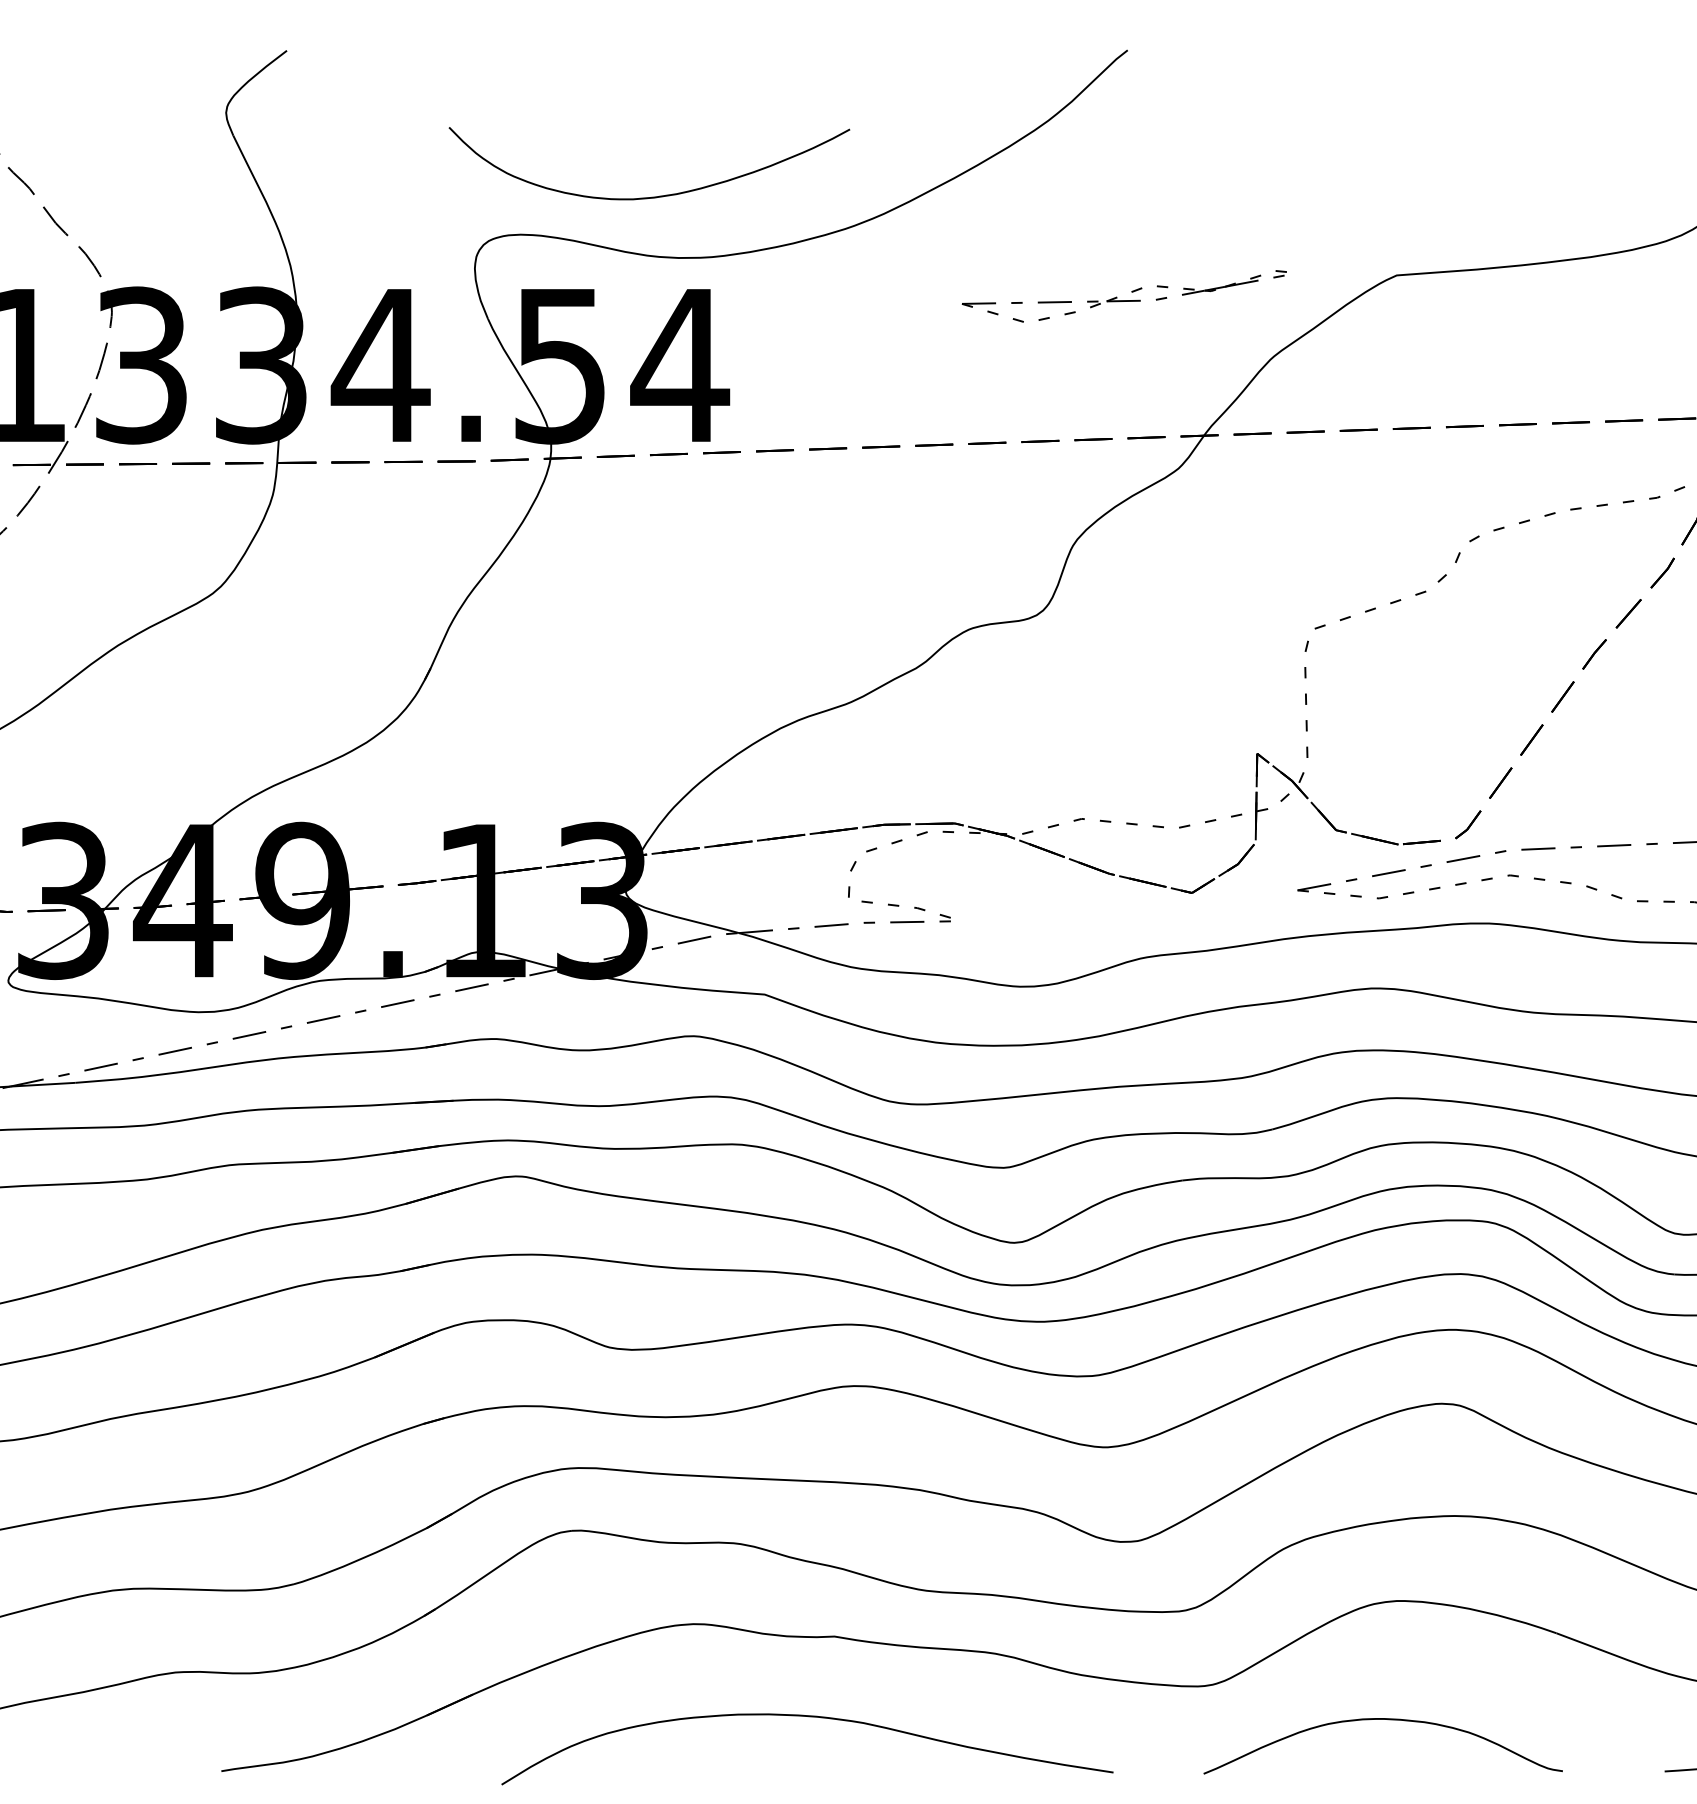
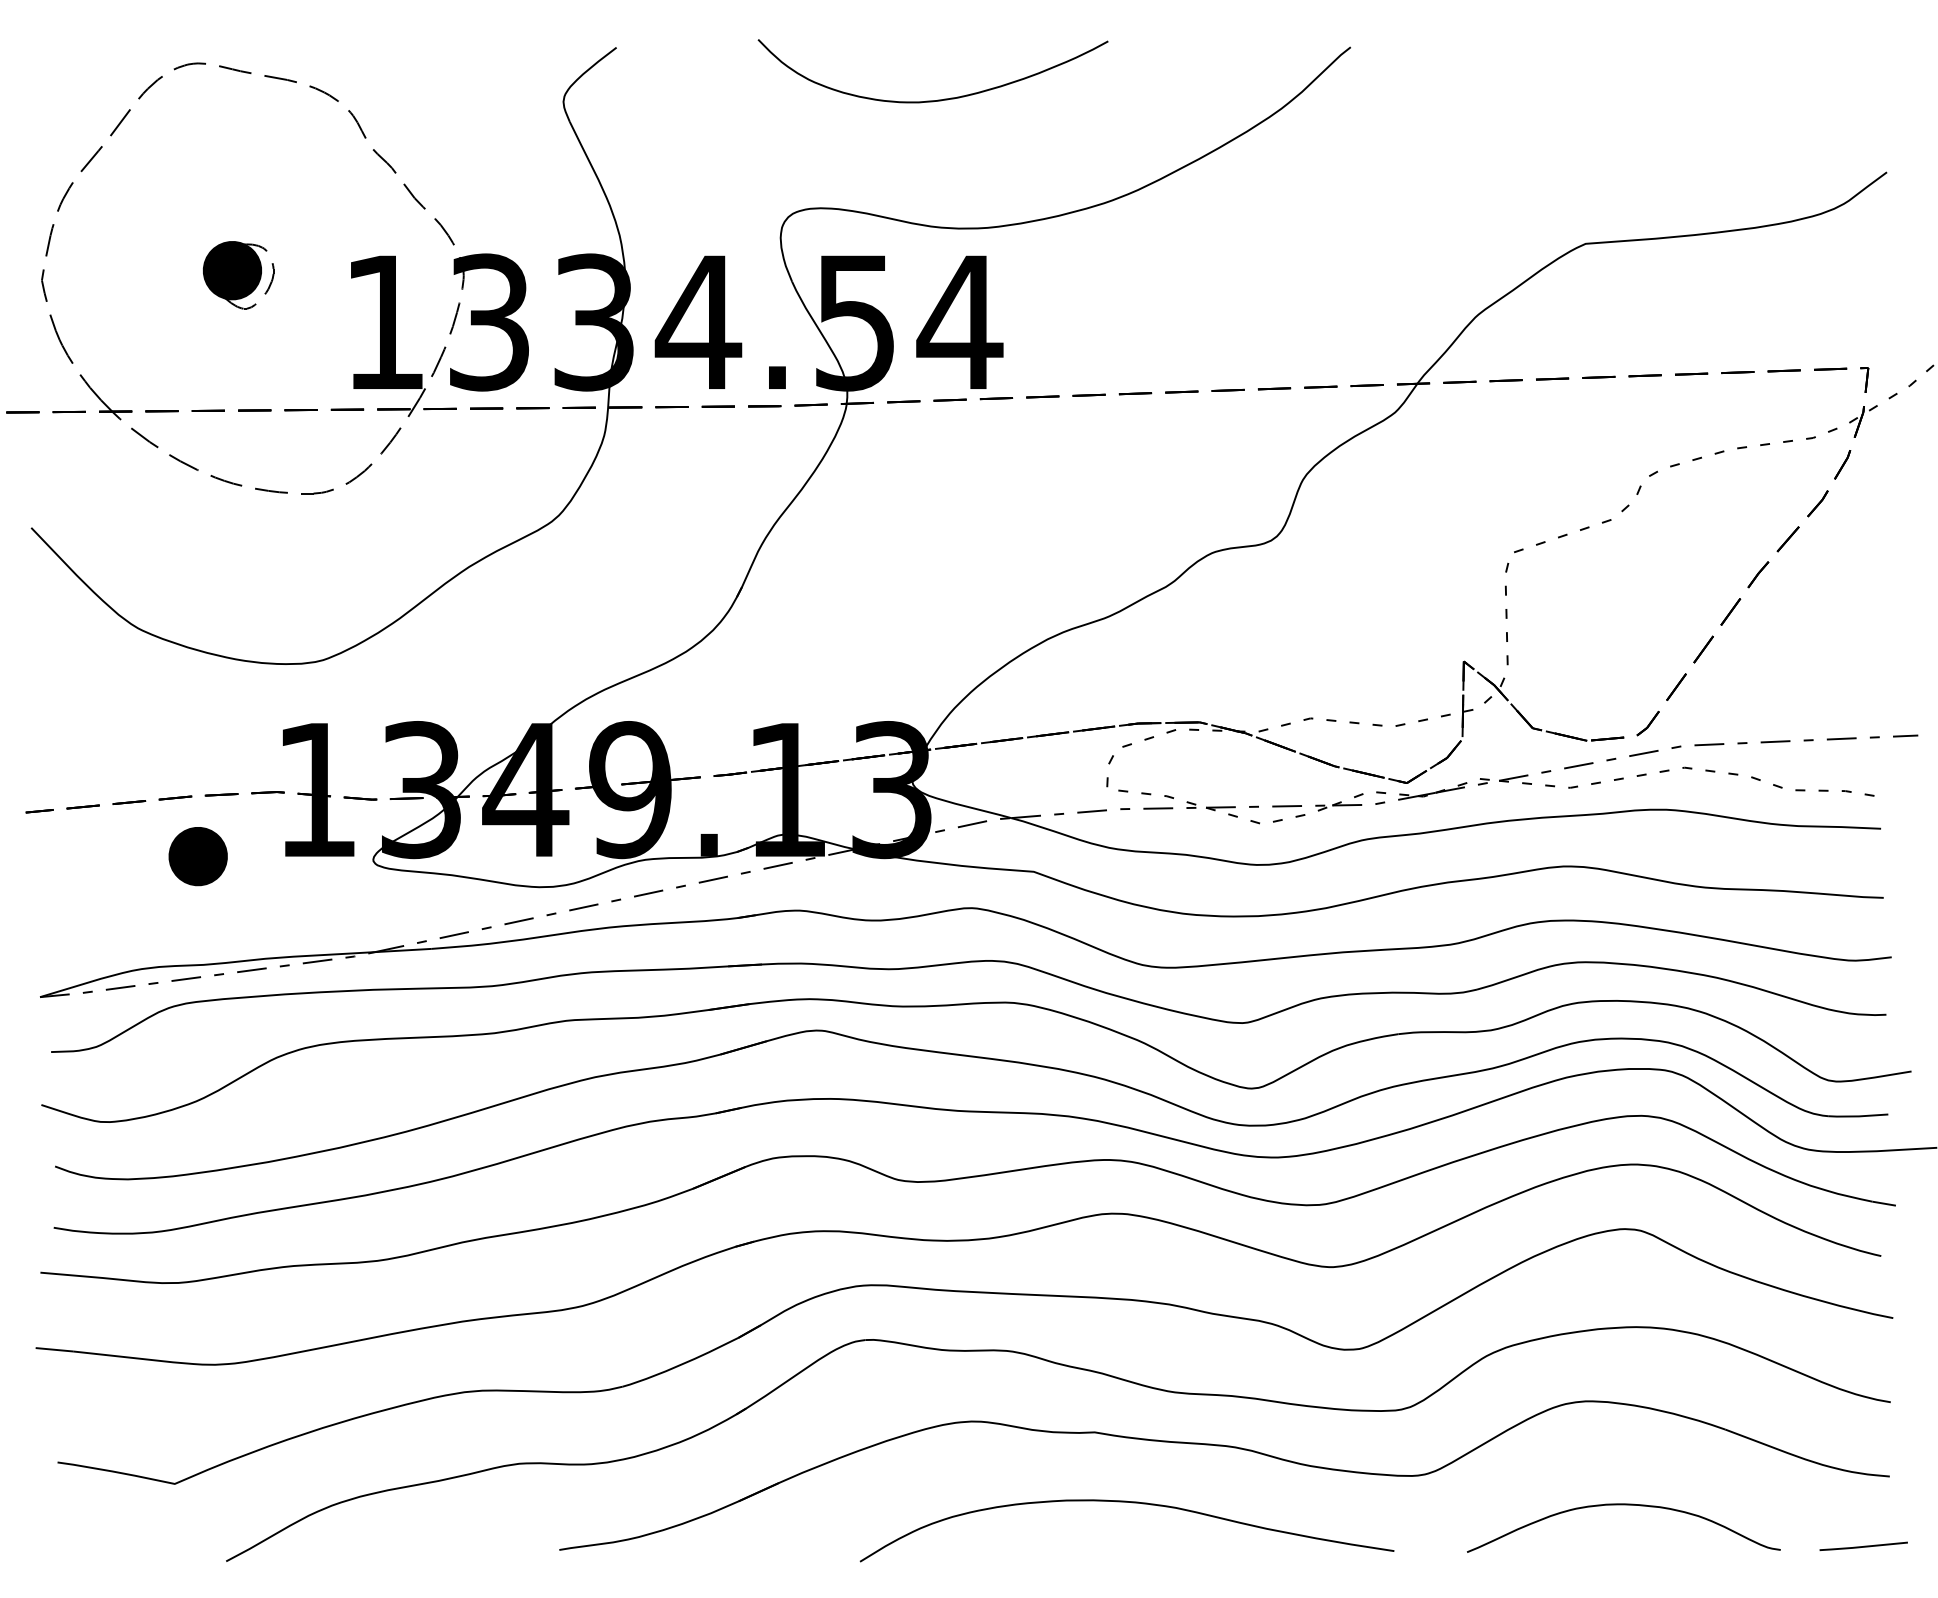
curve: (654, 196) -> (937, 99), moved
part: (1123, 296) -> (1347, 801), moved
curve: (813, 1718) -> (1132, 1503), moved
curve: (1382, 1720) -> (1623, 1505), moved

